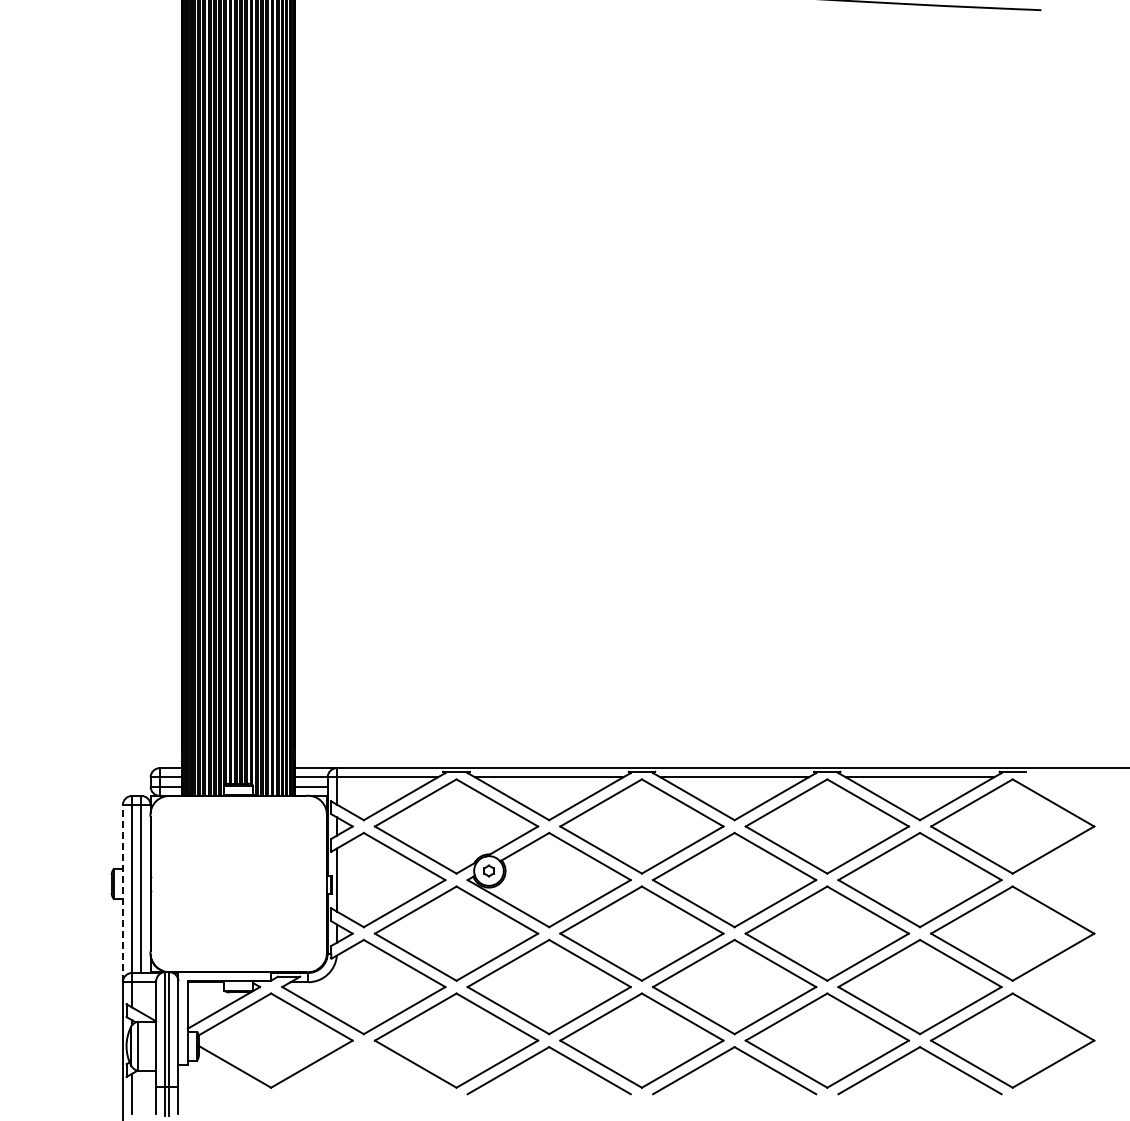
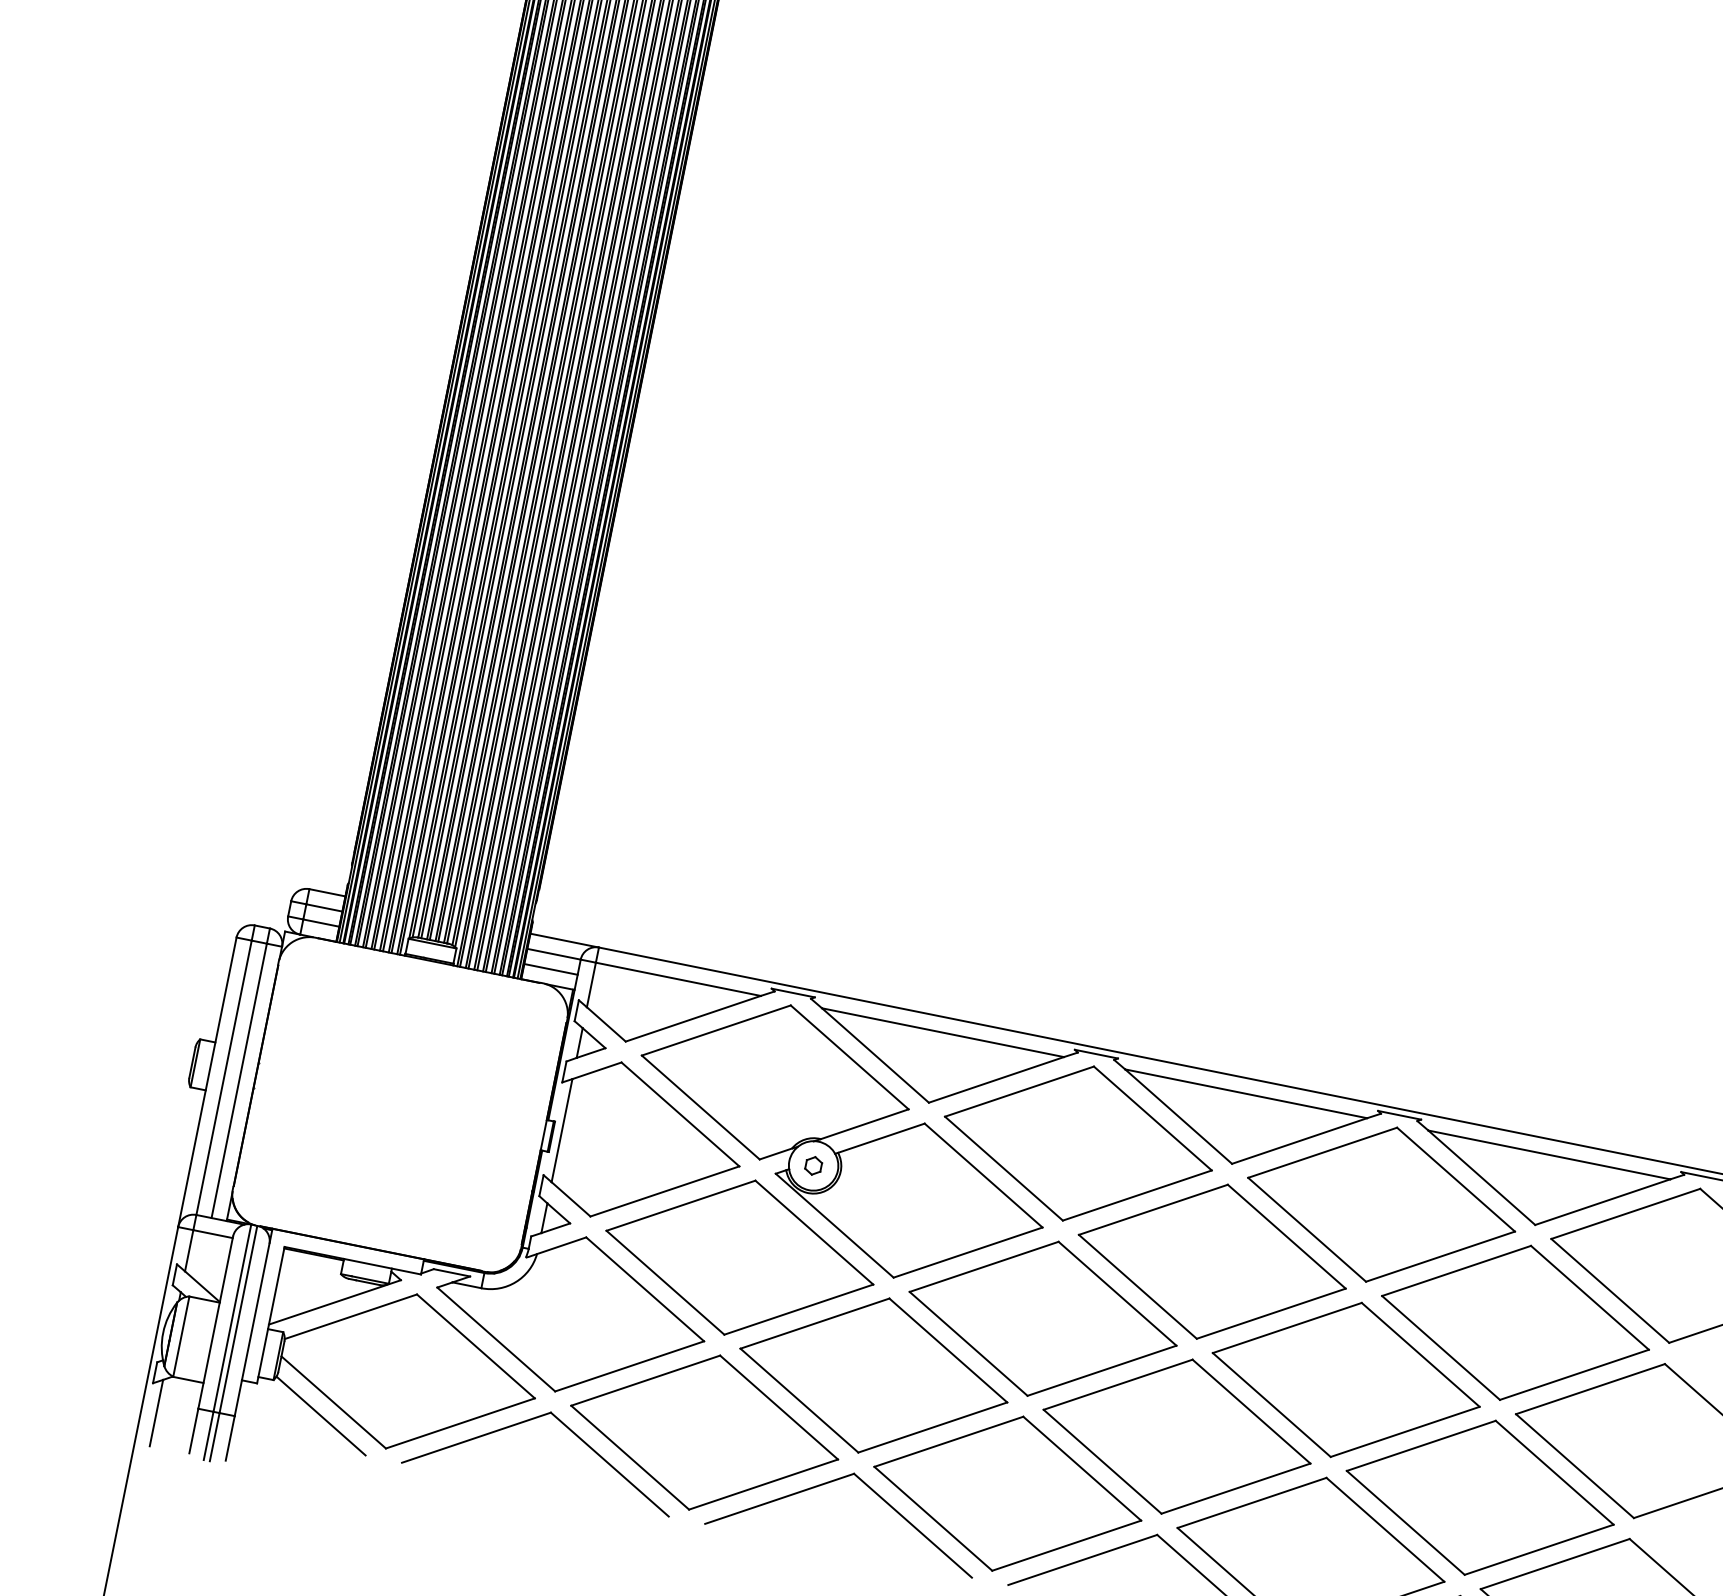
line: (122, 893) -> (206, 1081), dashed -> solid
part: (353, 1054) -> (531, 1421), added
line: (229, 1076) -> (321, 1416), added

